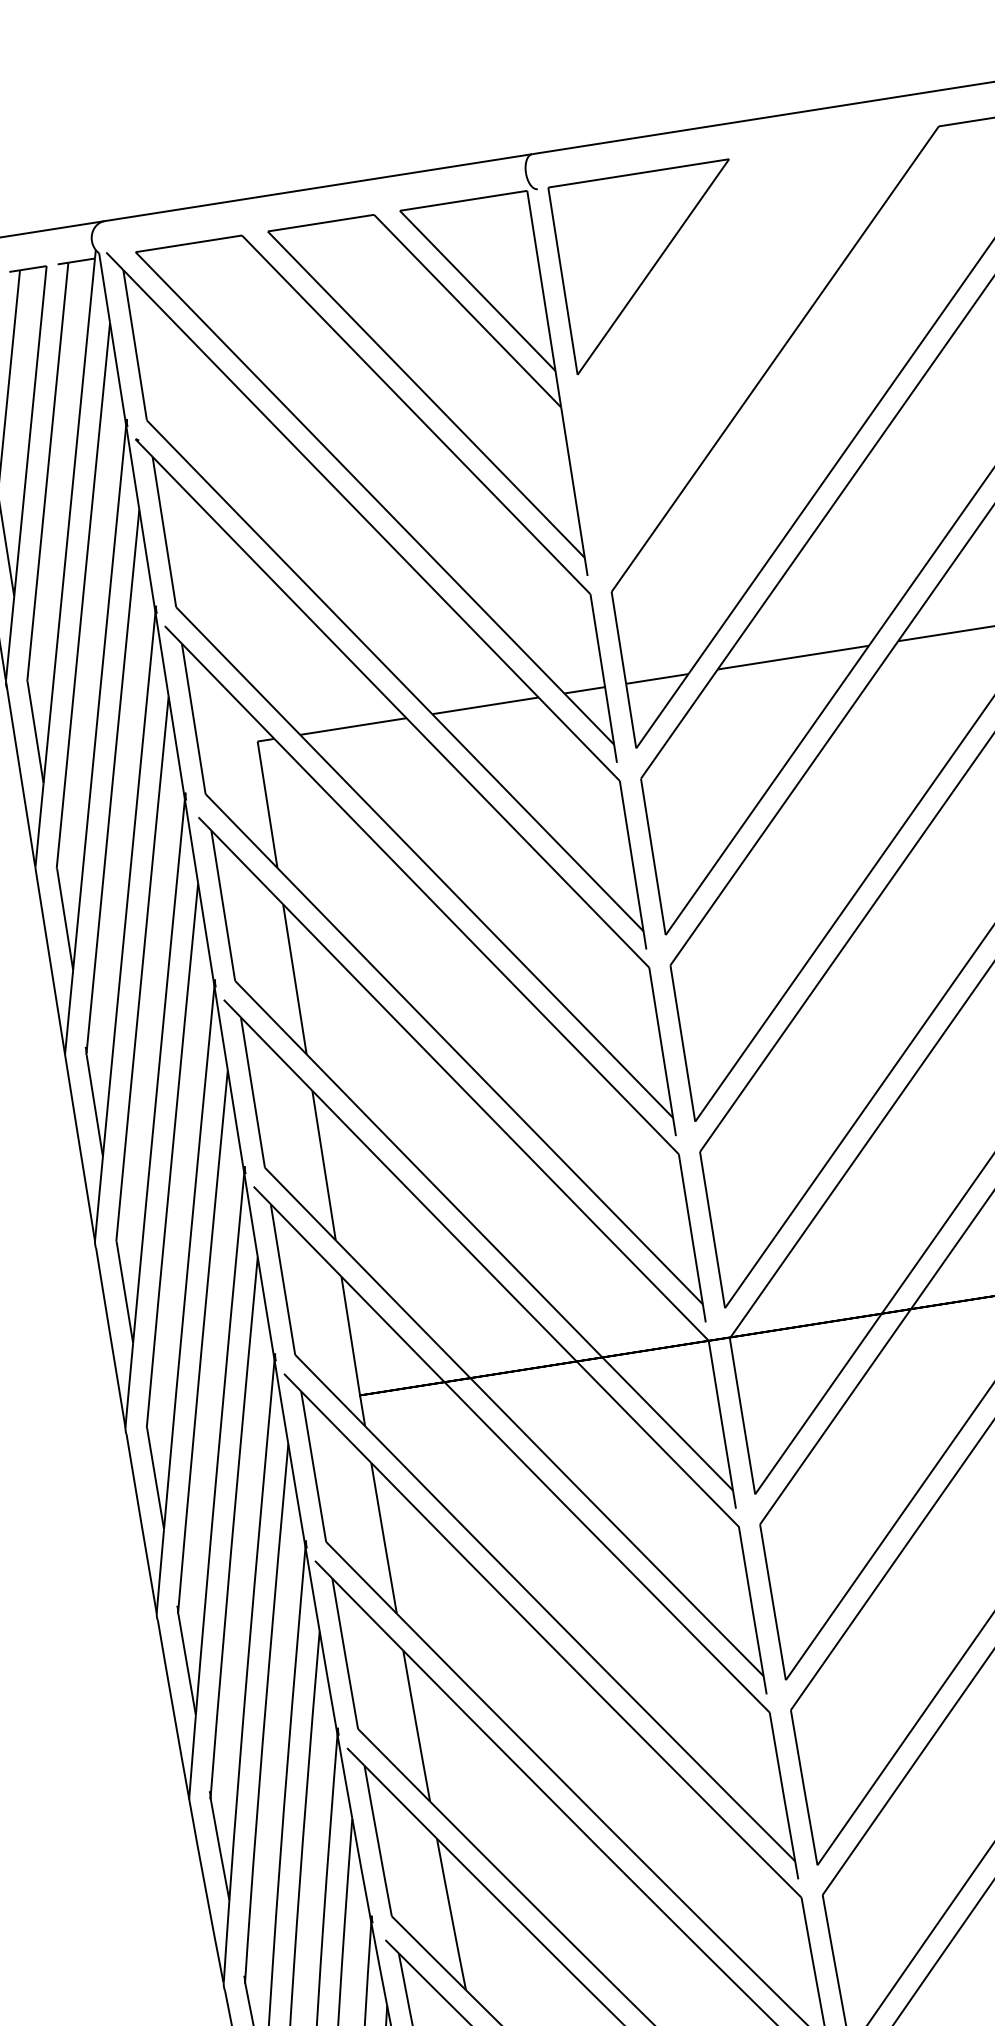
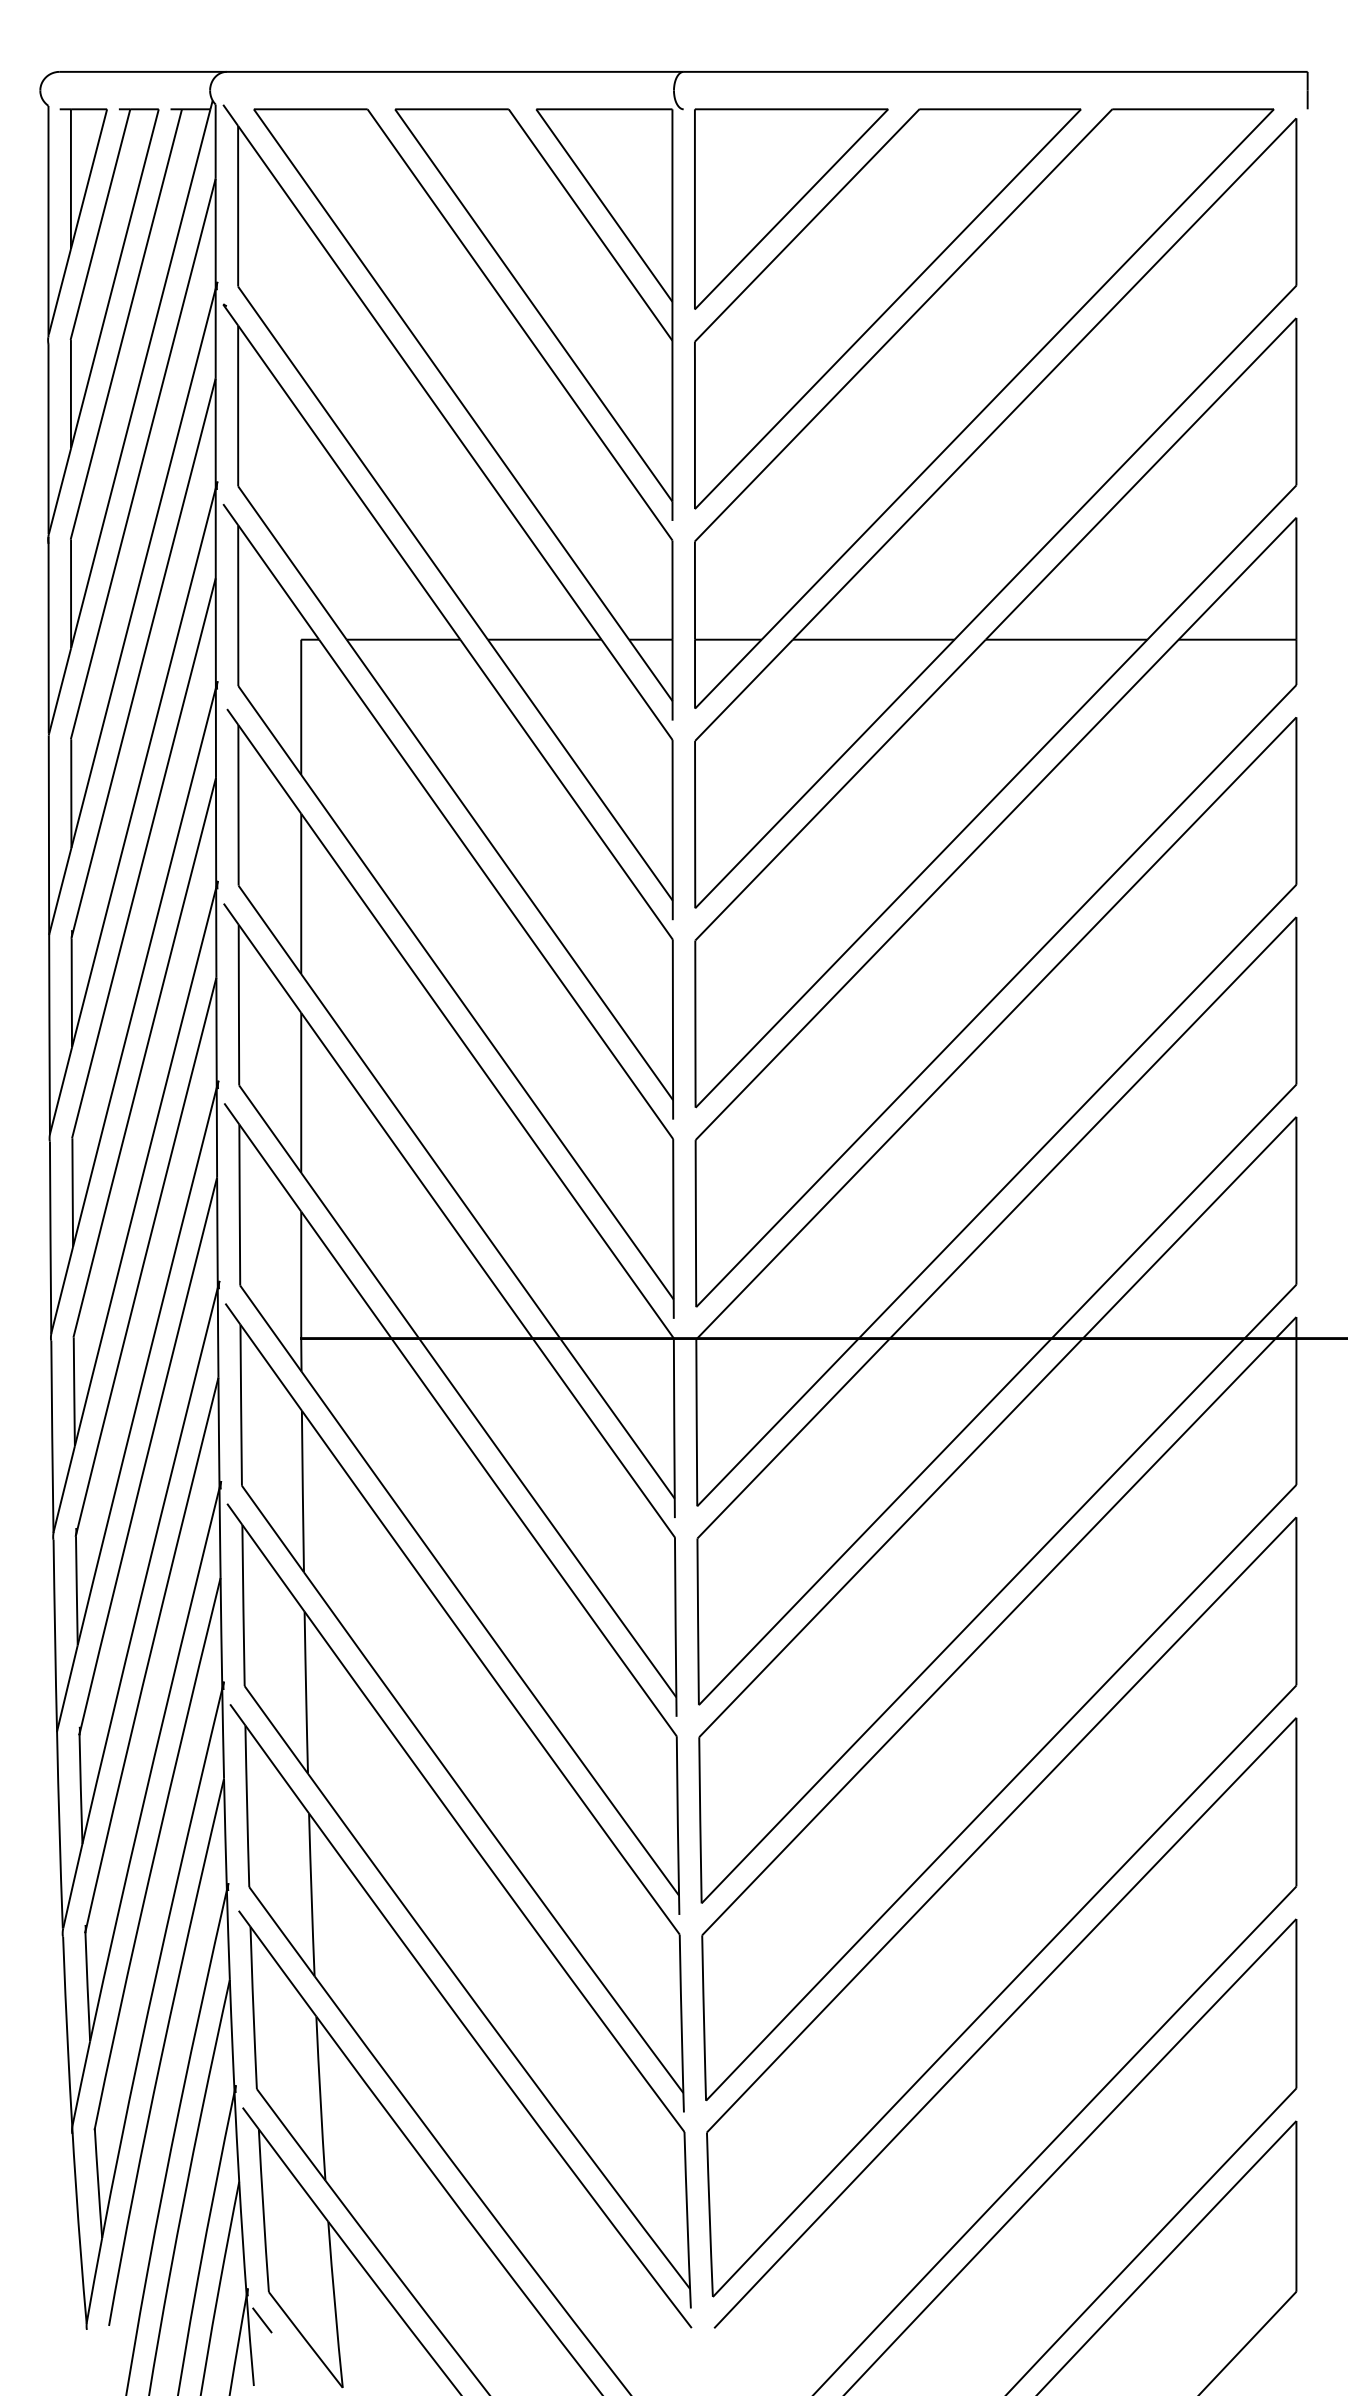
part: (757, 345) -> (887, 308), added

